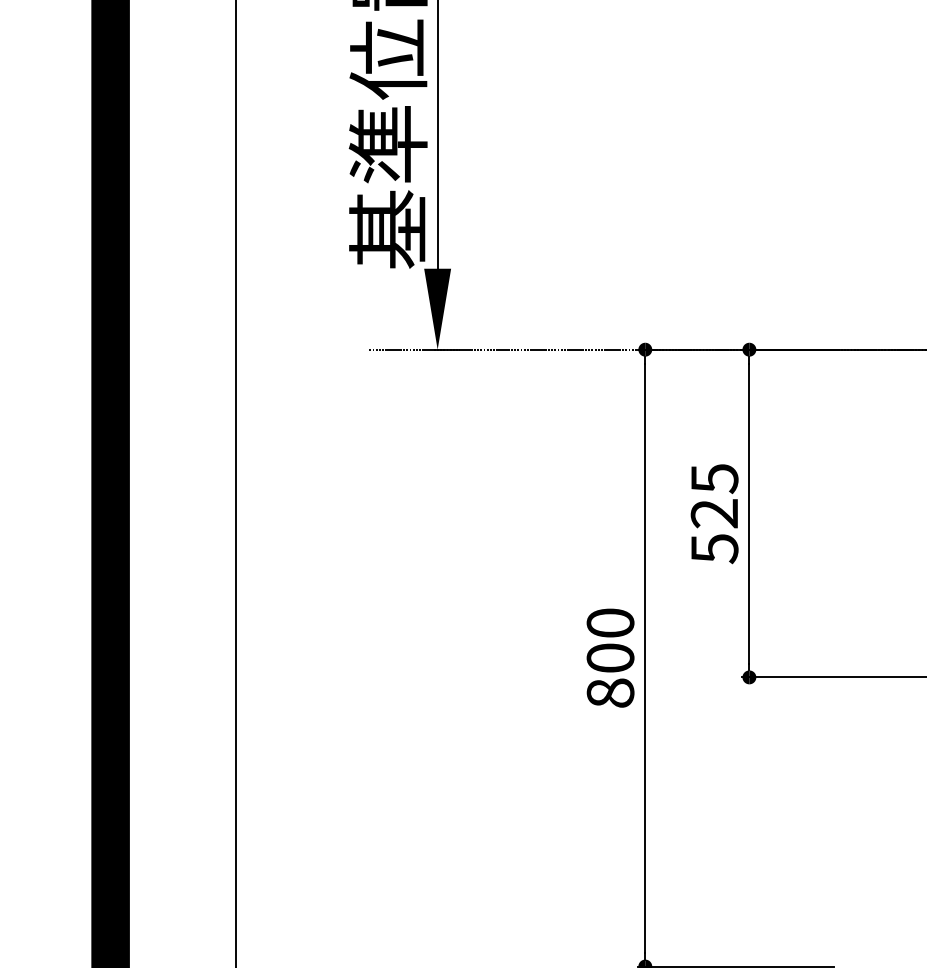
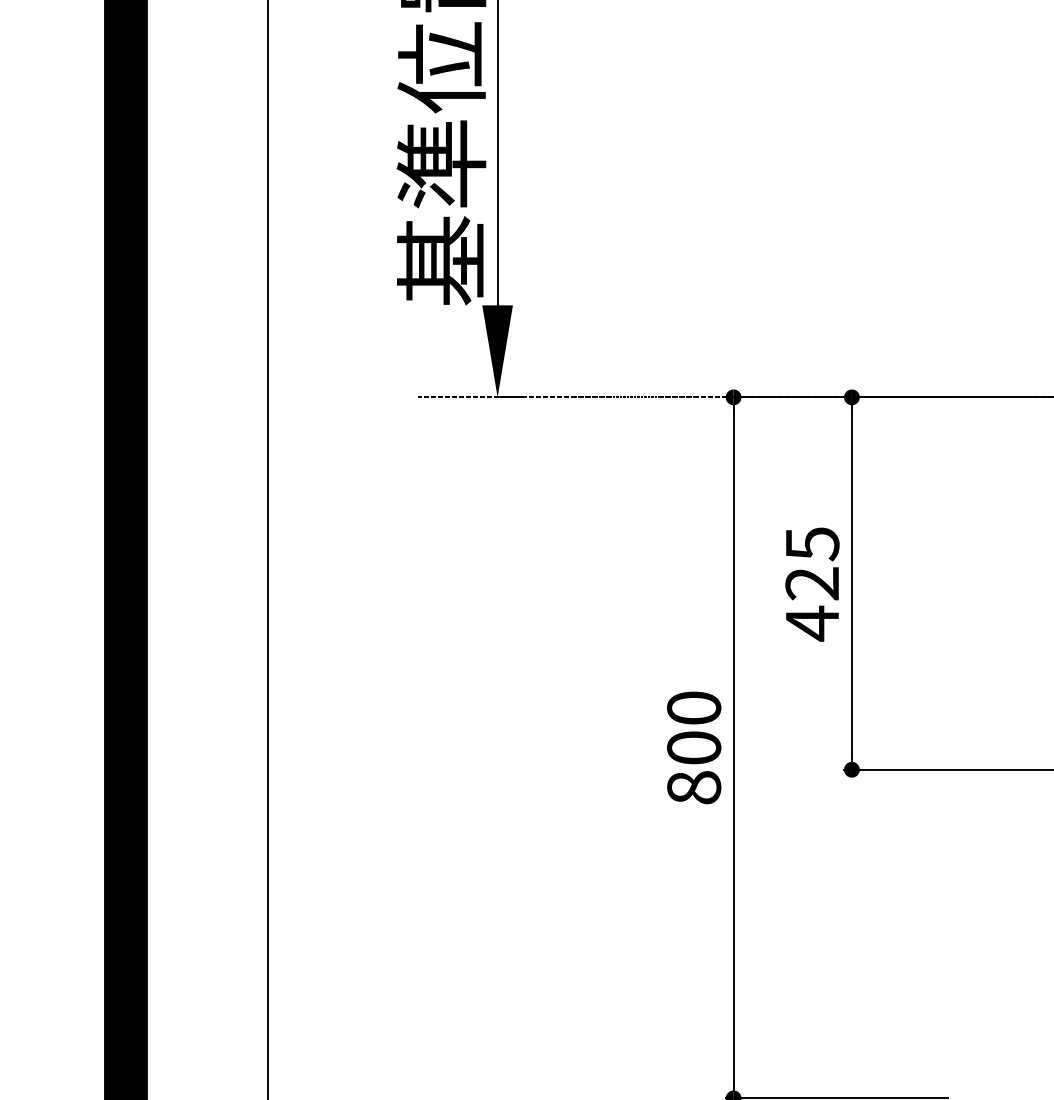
text: (714, 548) -> (812, 623), 525 -> 425

